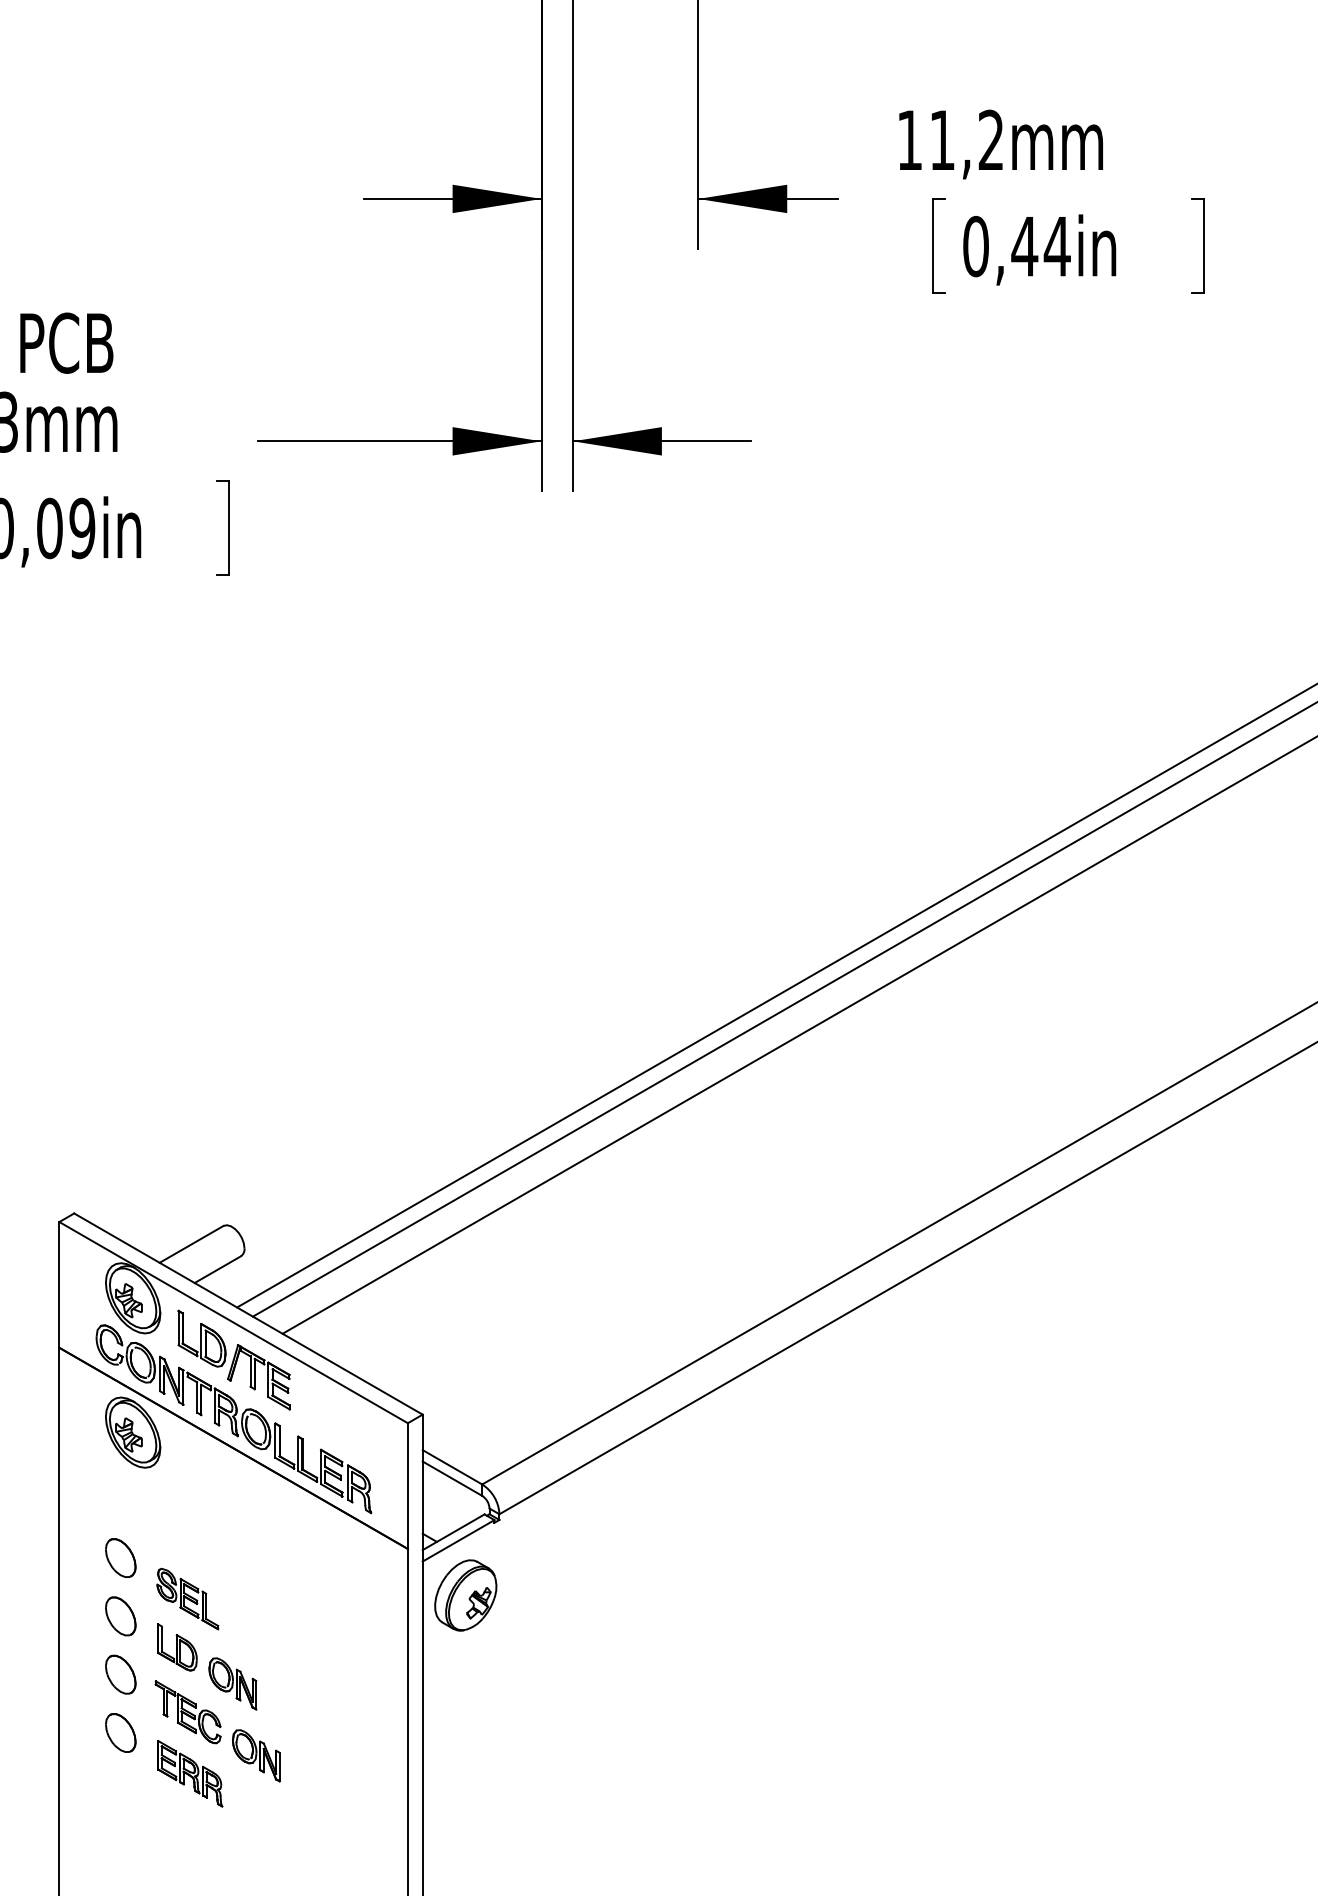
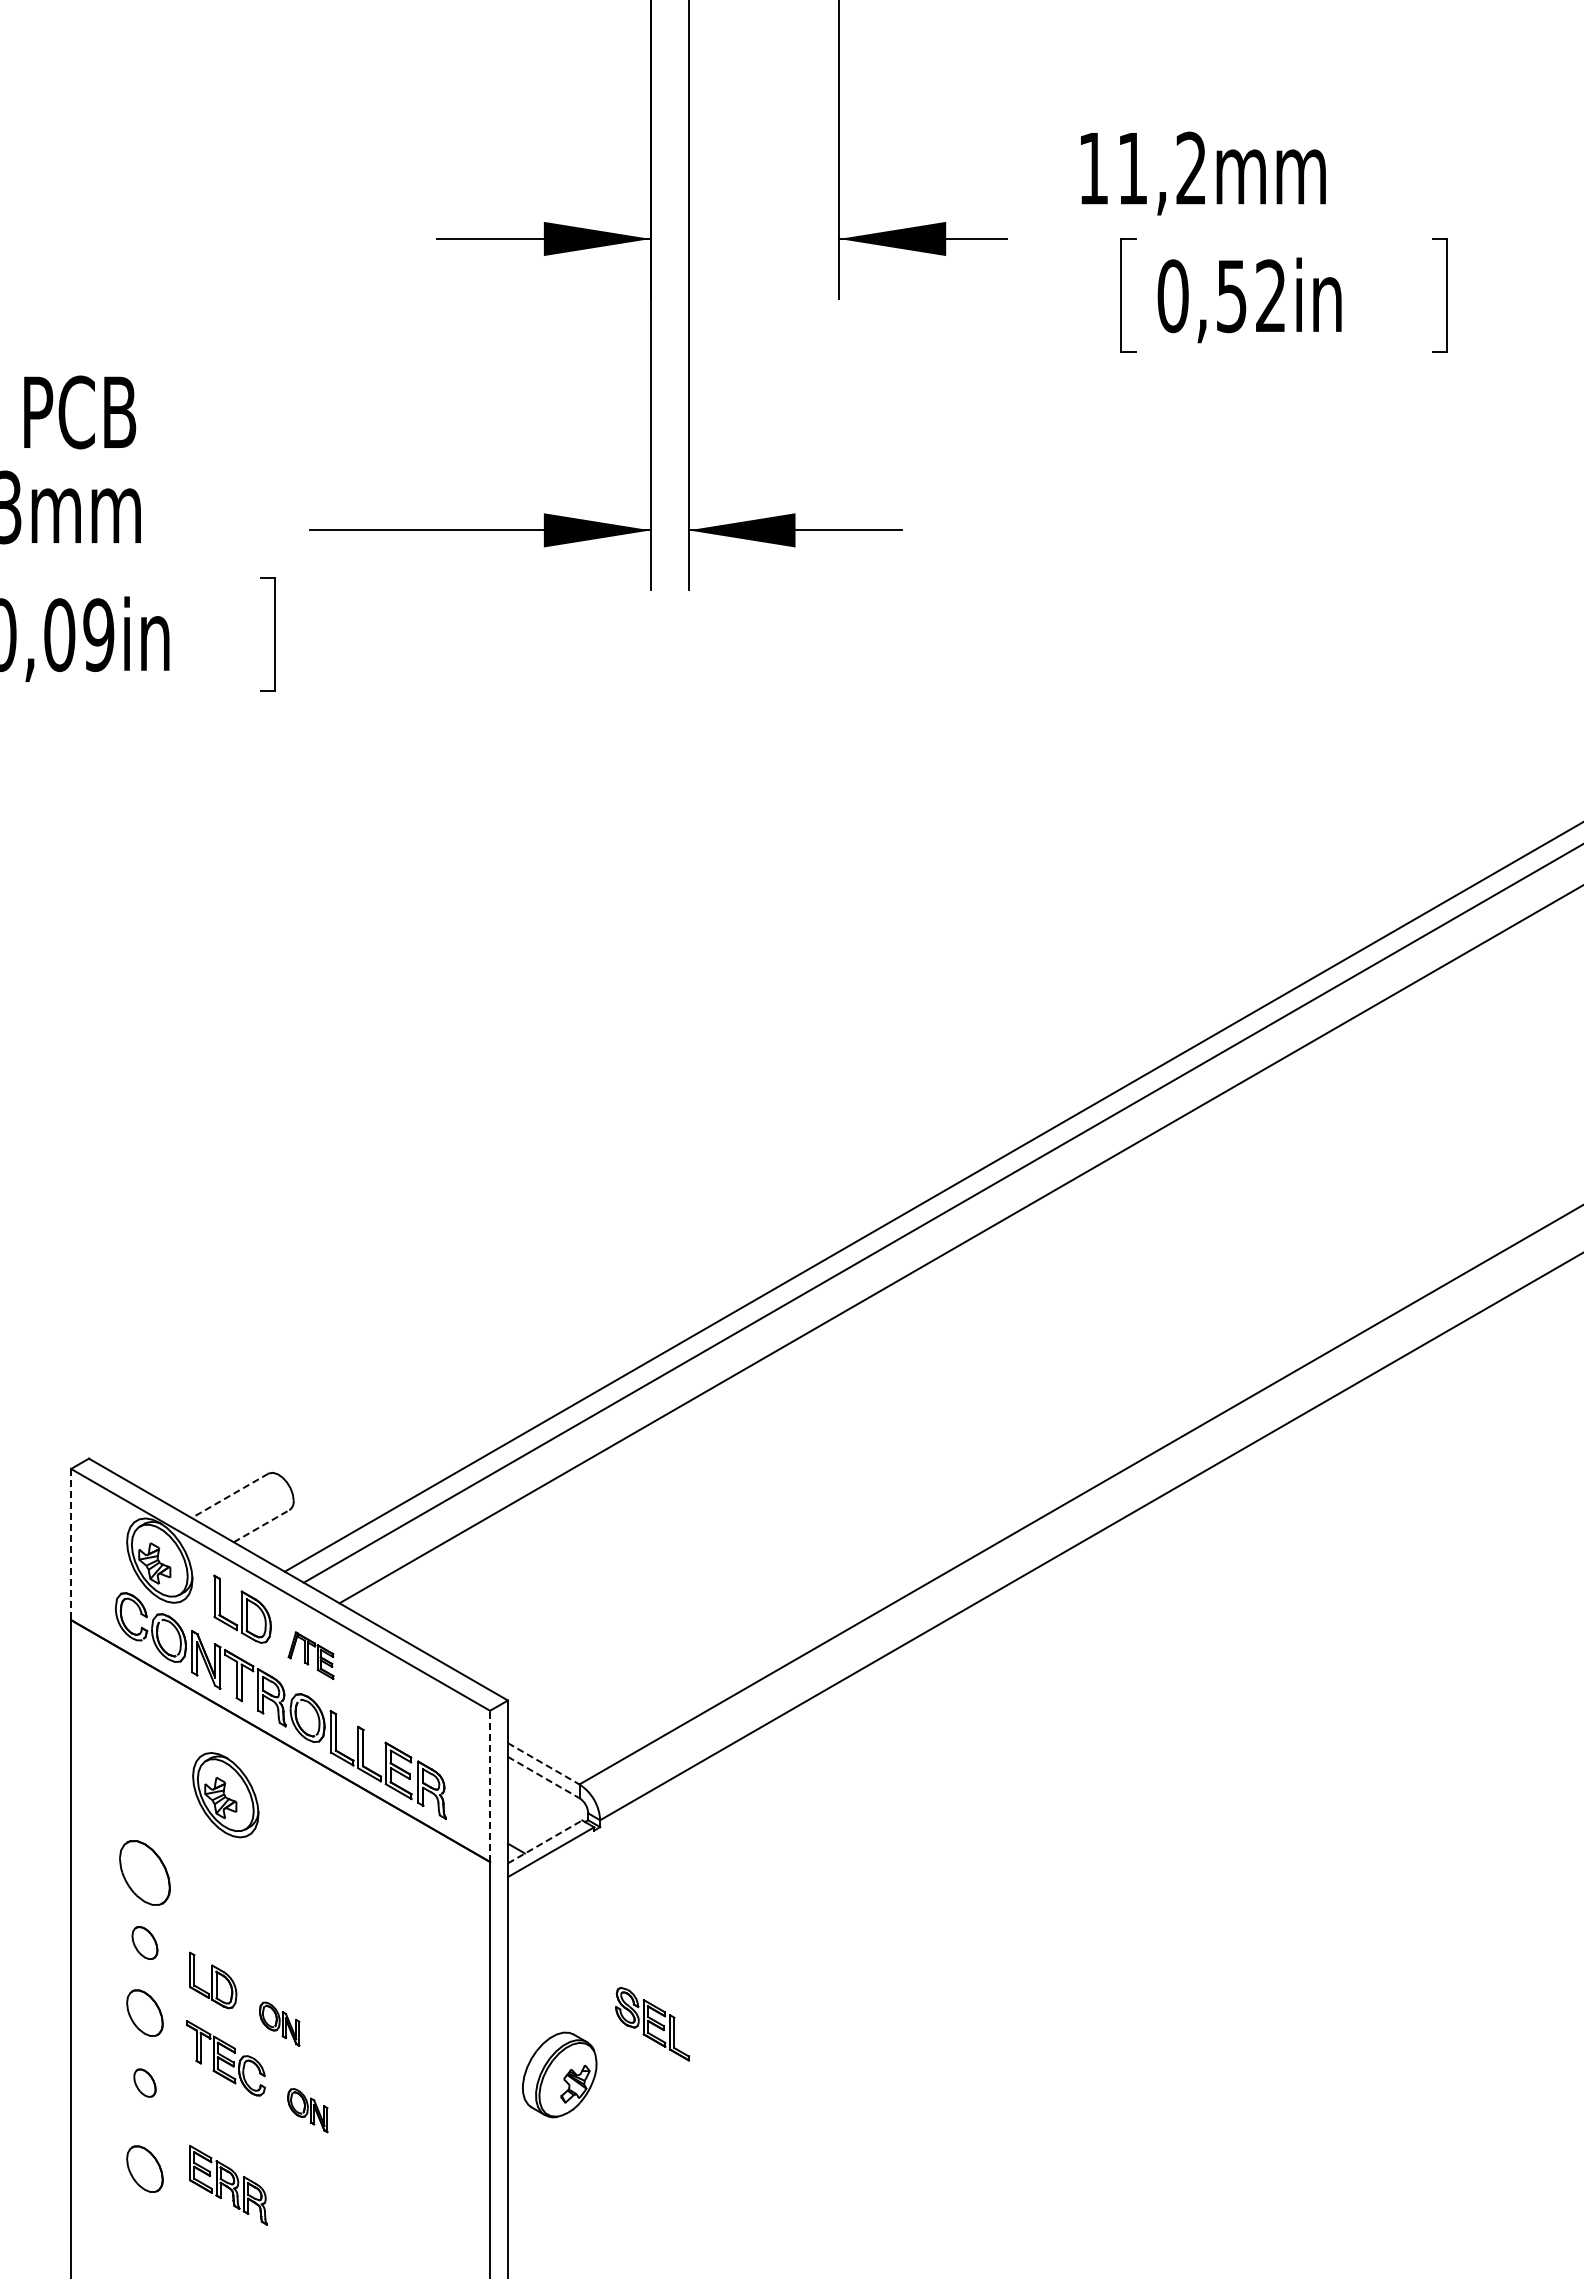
text: (1041, 246) -> (1251, 296), 0,44in -> 0,52in
line: (191, 1244) -> (229, 1496), solid -> dashed
line: (218, 1269) -> (262, 1525), solid -> dashed
line: (59, 1284) -> (71, 1544), solid -> dashed
part: (258, 1377) -> (310, 1655), size x0.6
part: (132, 1432) -> (225, 1795), moved
line: (453, 1467) -> (544, 1764), solid -> dashed
line: (453, 1478) -> (544, 1777), solid -> dashed
line: (408, 1486) -> (490, 1786), solid -> dashed
line: (453, 1531) -> (545, 1841), solid -> dashed
part: (120, 1557) -> (144, 1872), size x1.4
part: (465, 1595) -> (559, 2074), moved
part: (187, 1599) -> (652, 2024), moved
part: (120, 1615) -> (144, 1942), size x0.7
part: (232, 1683) -> (279, 2023), size x0.7
part: (120, 1732) -> (144, 2082), size x0.6
part: (255, 1755) -> (307, 2110), size x0.7
part: (190, 1773) -> (228, 2185), moved
part: (120, 1803) -> (144, 2168), added

